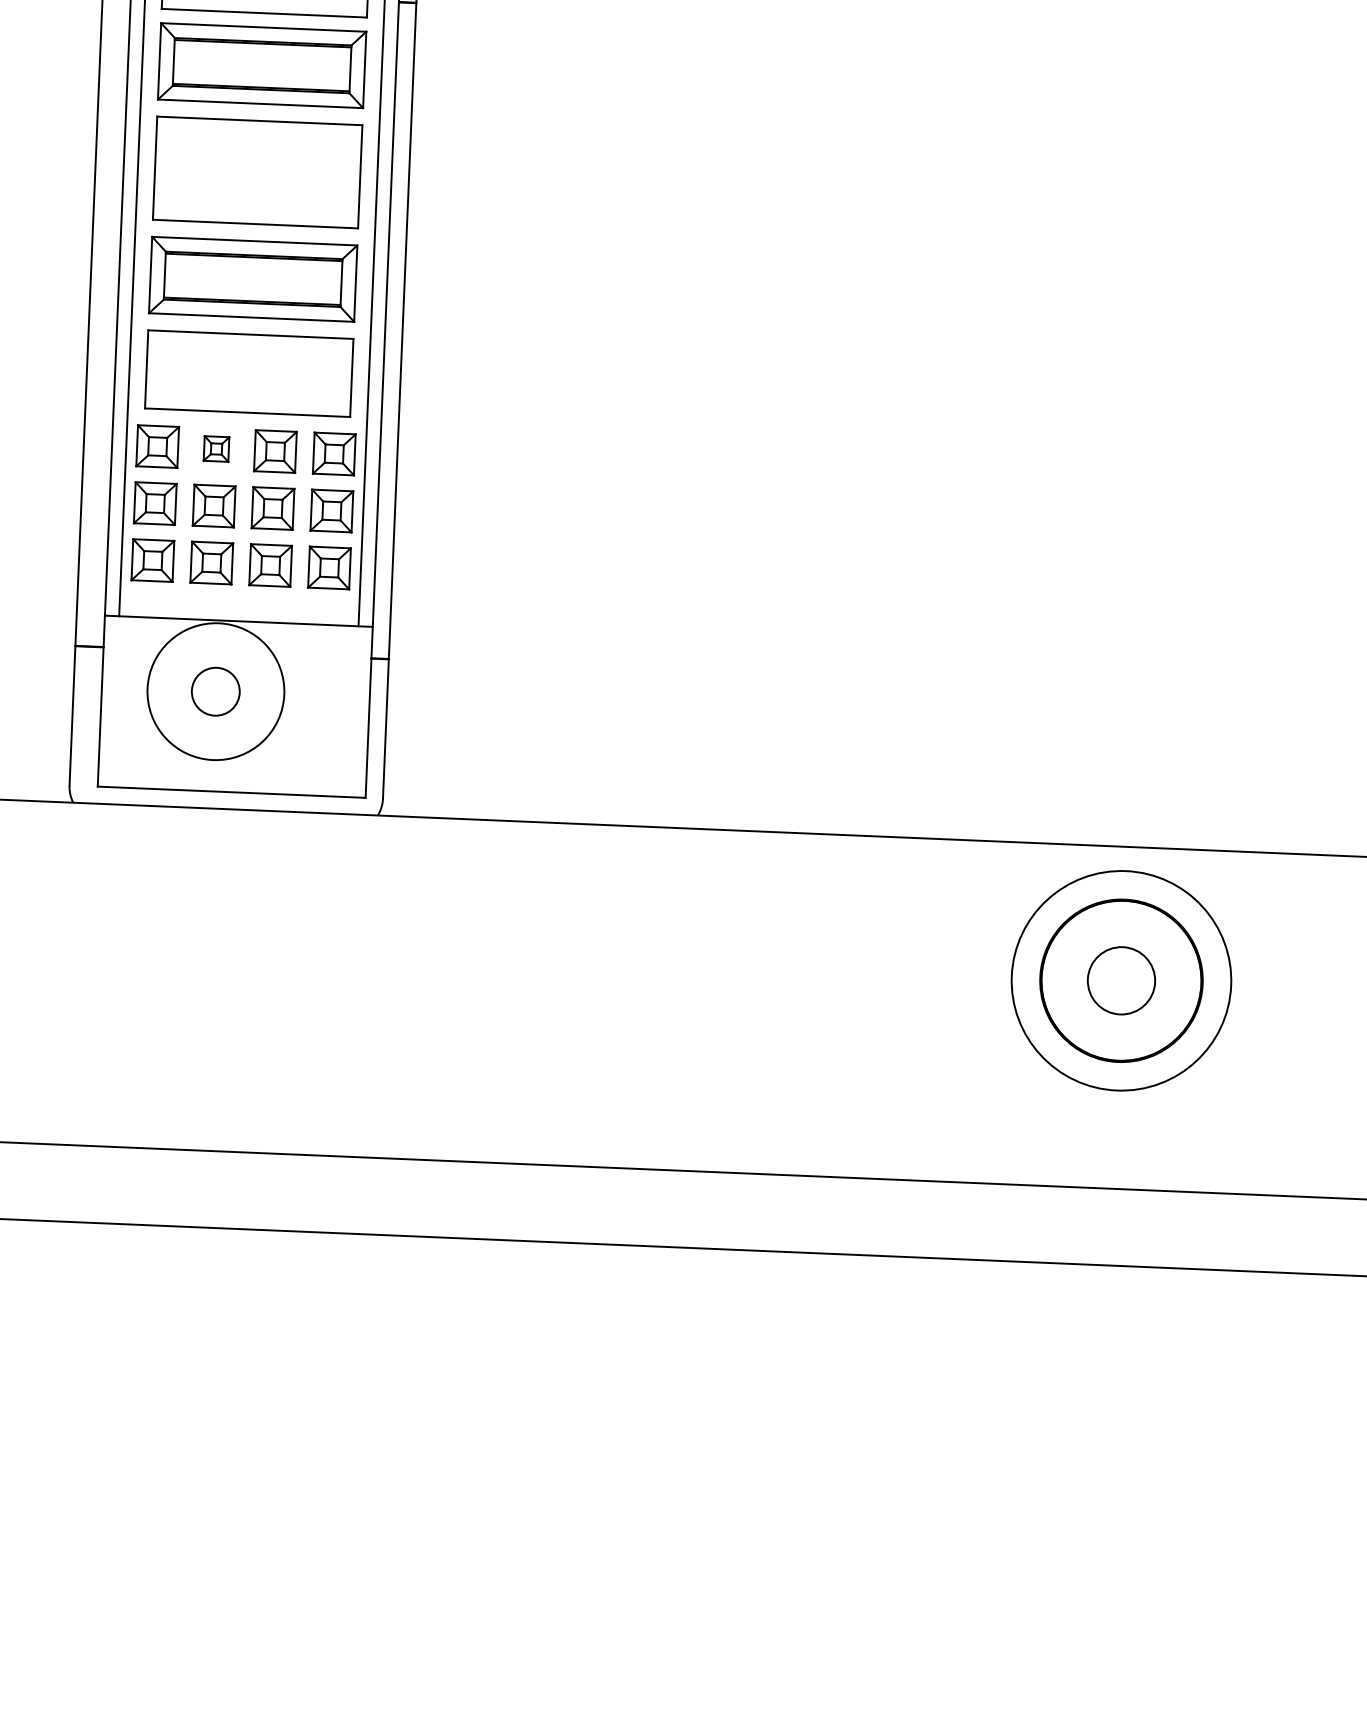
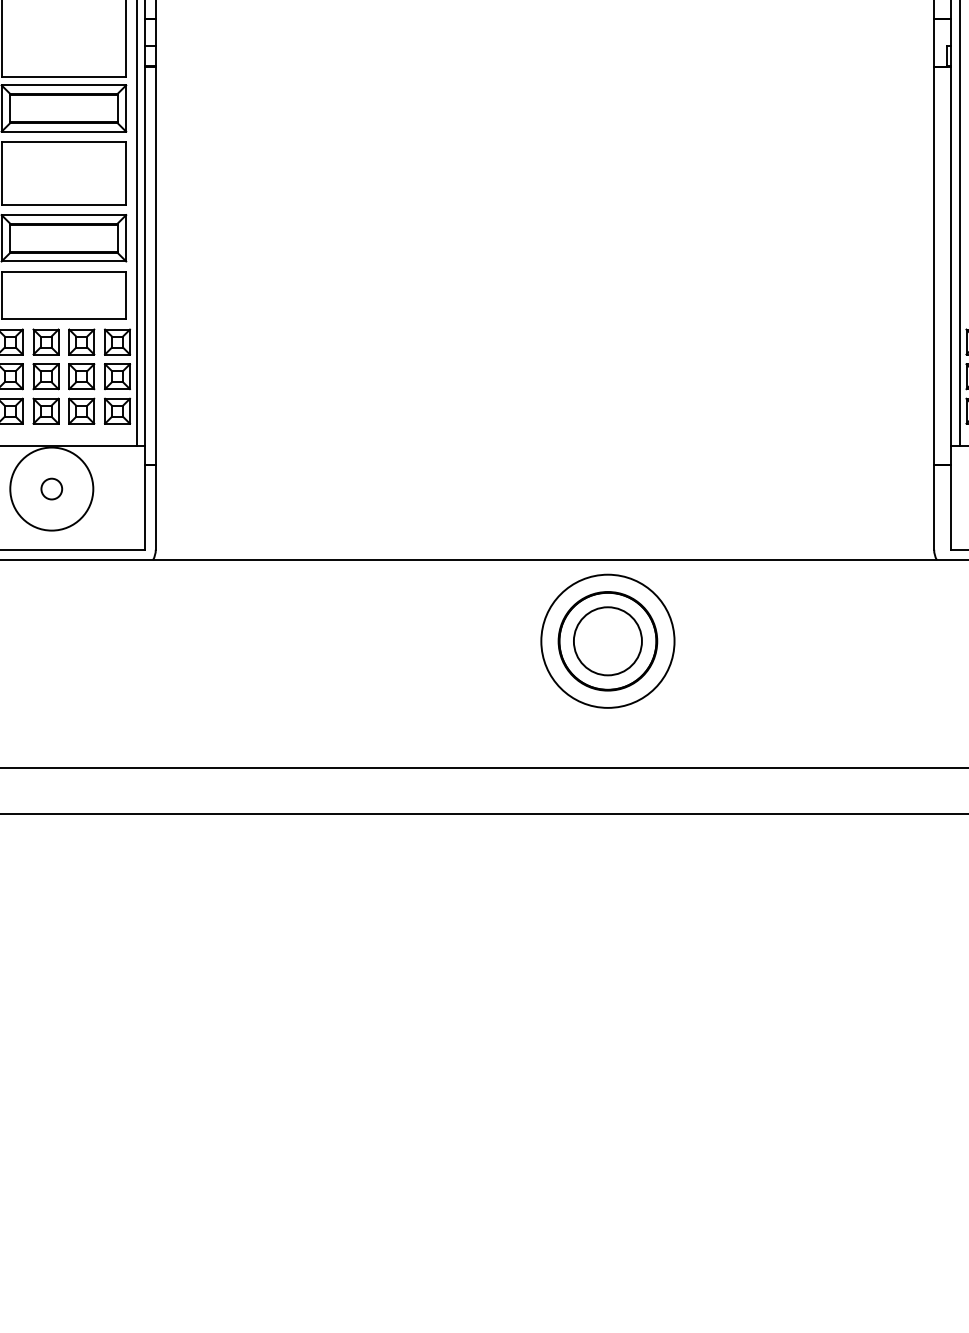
part: (215, 448) -> (45, 341), size x1.67
circle: (215, 690) -> (51, 488), size x0.71
circle: (1120, 981) -> (607, 641), size x1.67

